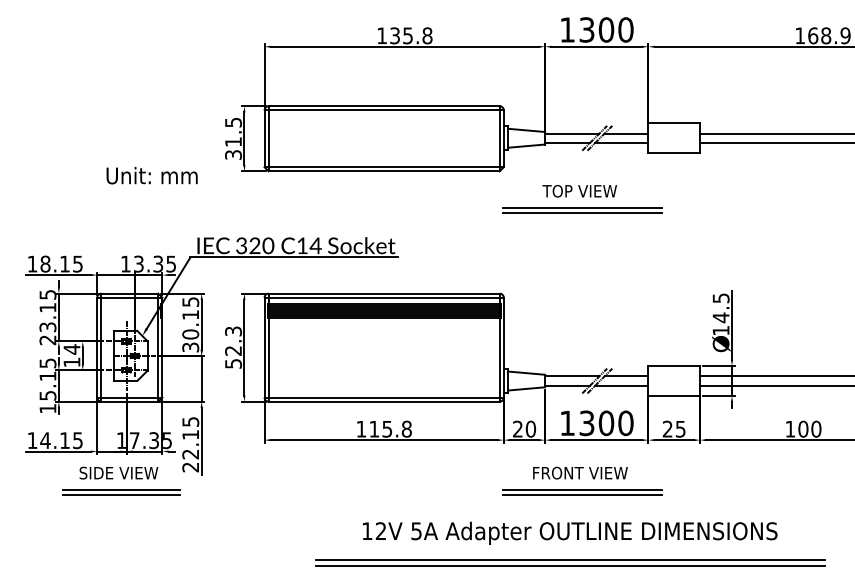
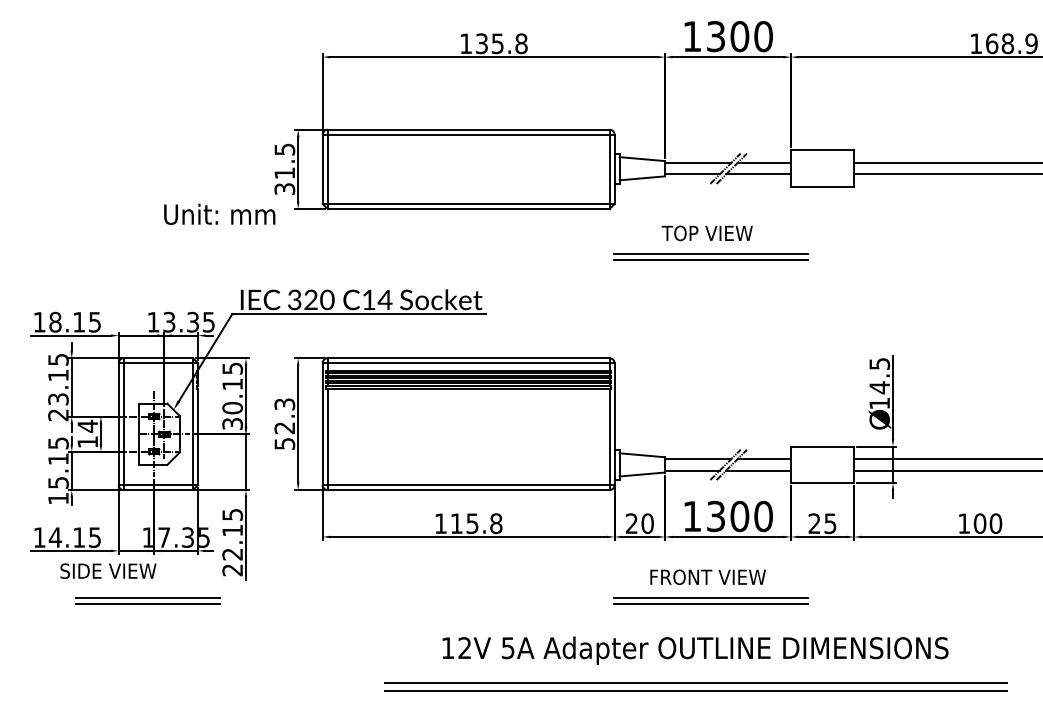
text: (151, 175) -> (218, 214), moved
text: (118, 472) -> (107, 570), moved

